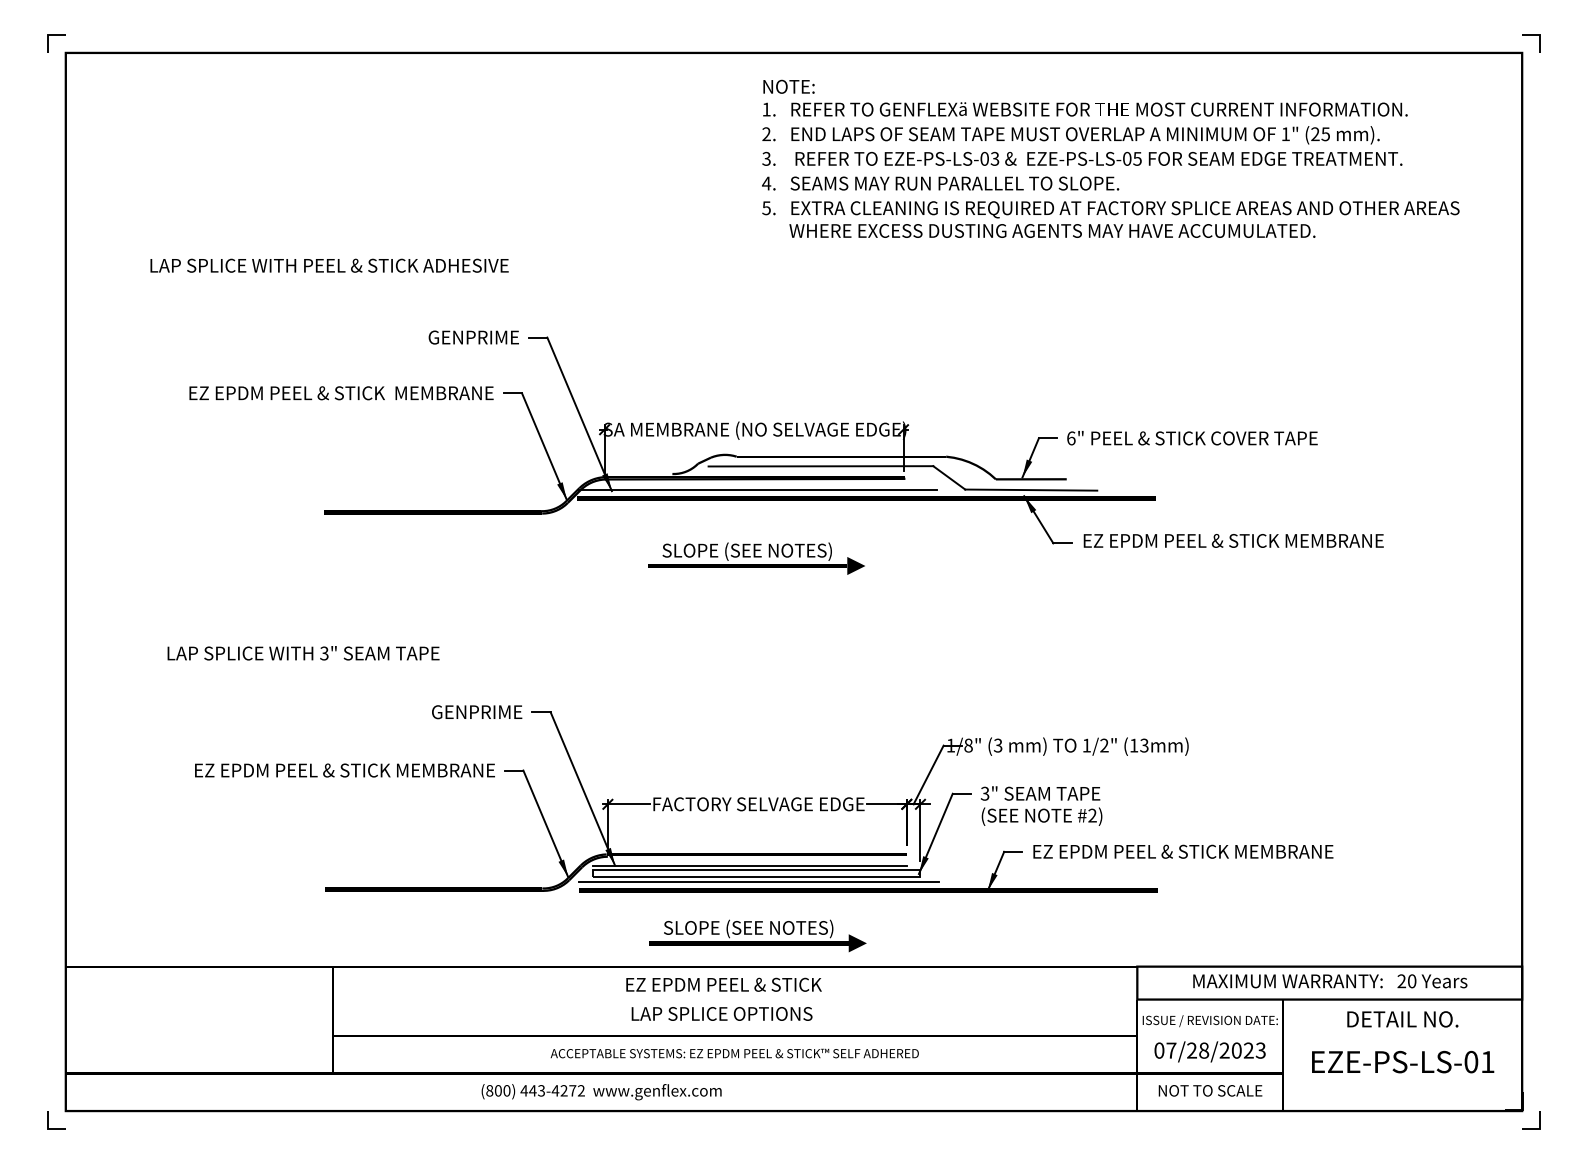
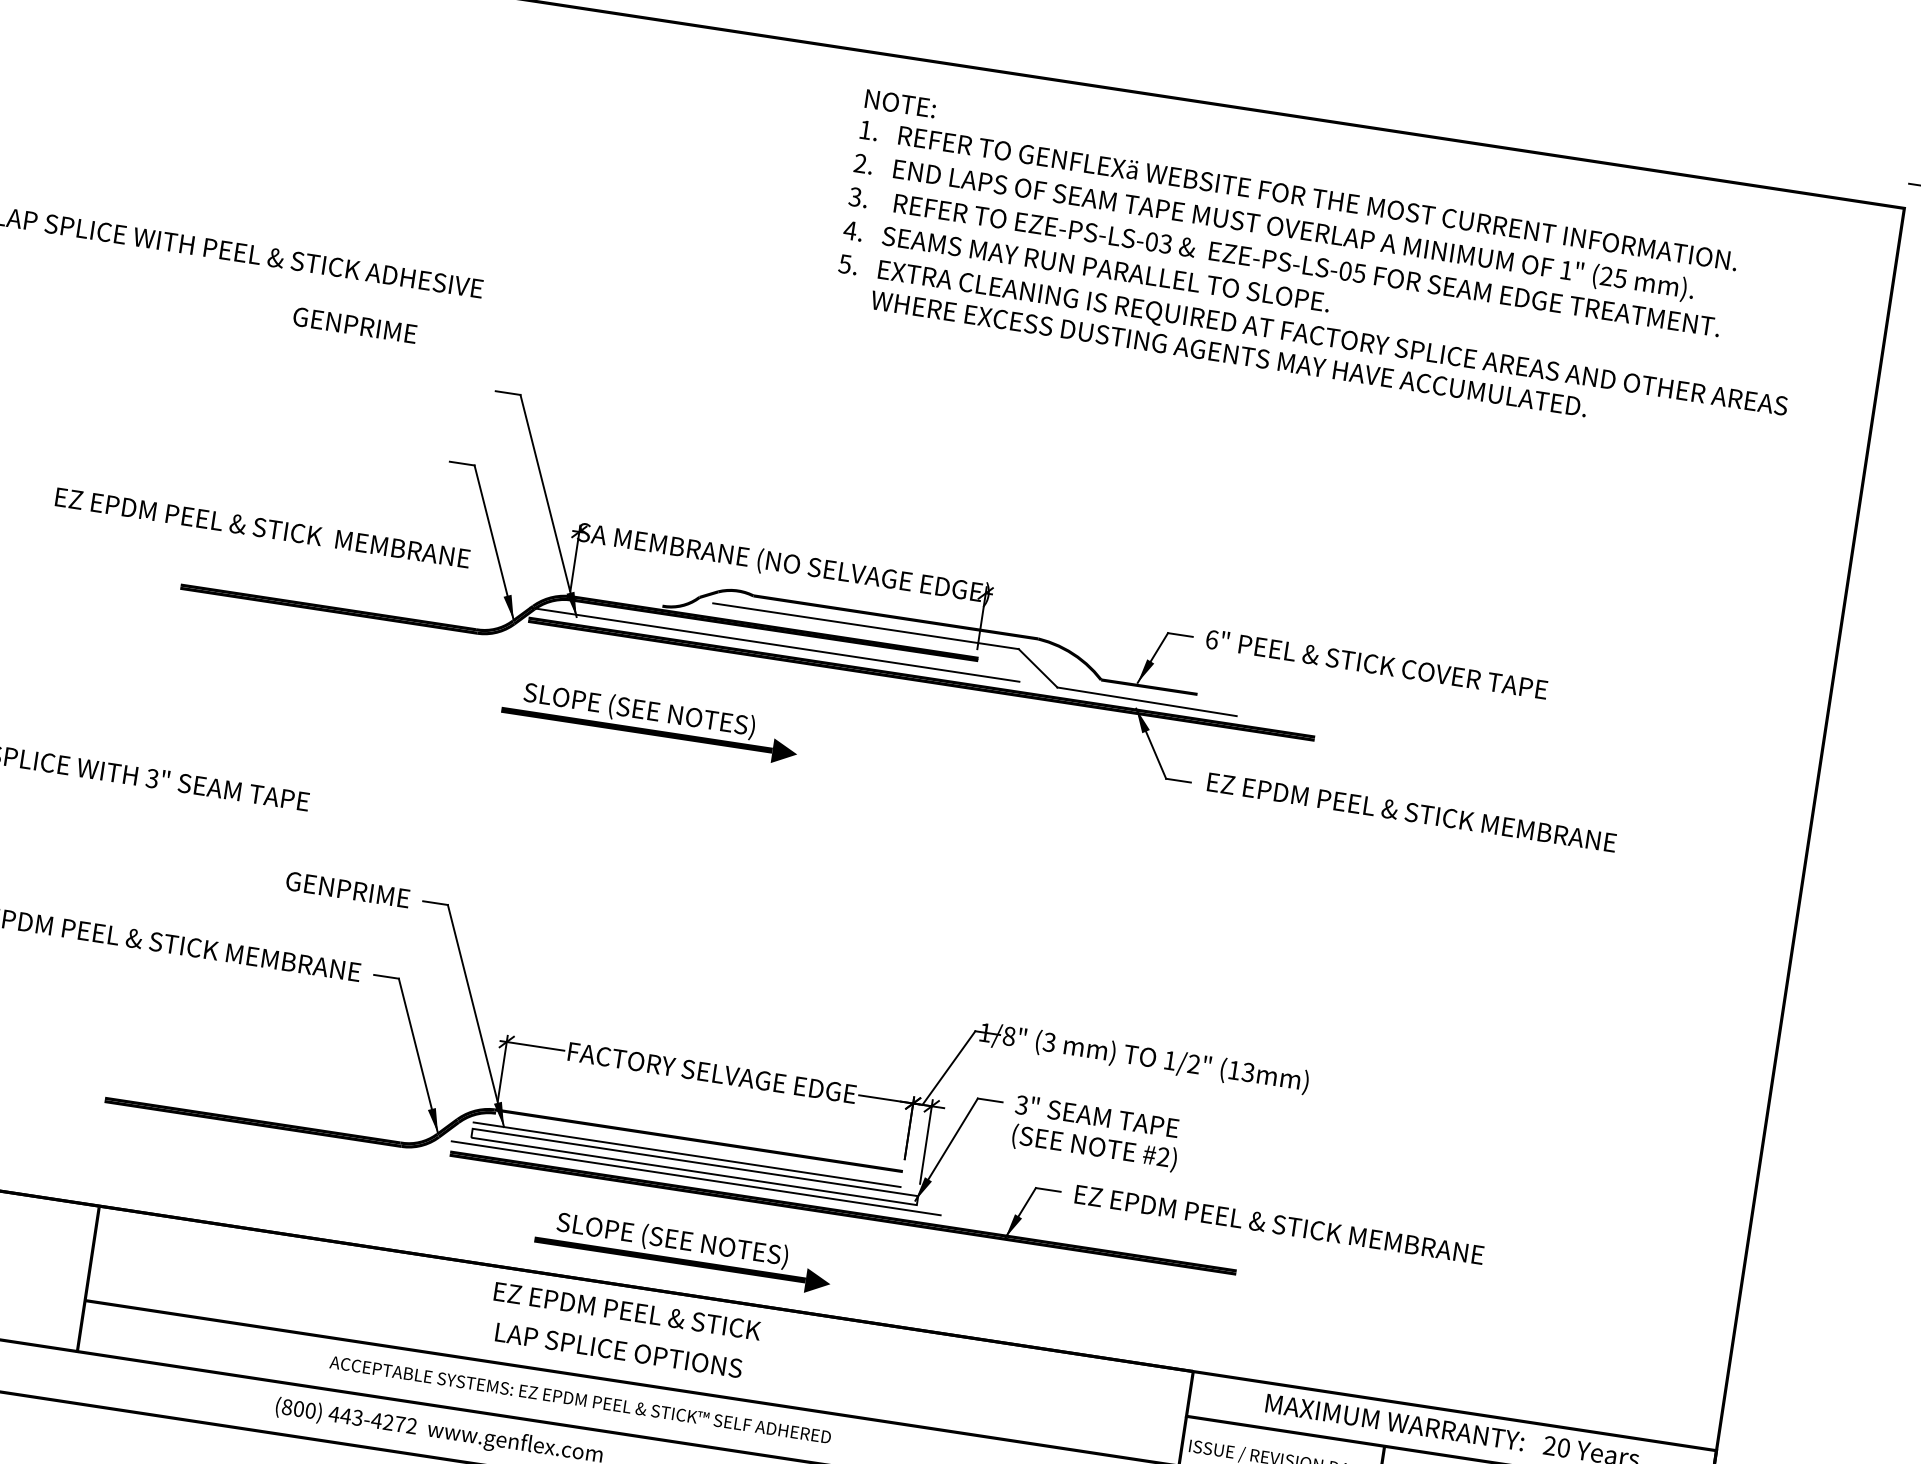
text: (473, 337) -> (354, 325), moved
text: (341, 393) -> (262, 528), moved
text: (756, 558) -> (650, 721), moved
text: (734, 1053) -> (580, 1399), moved

